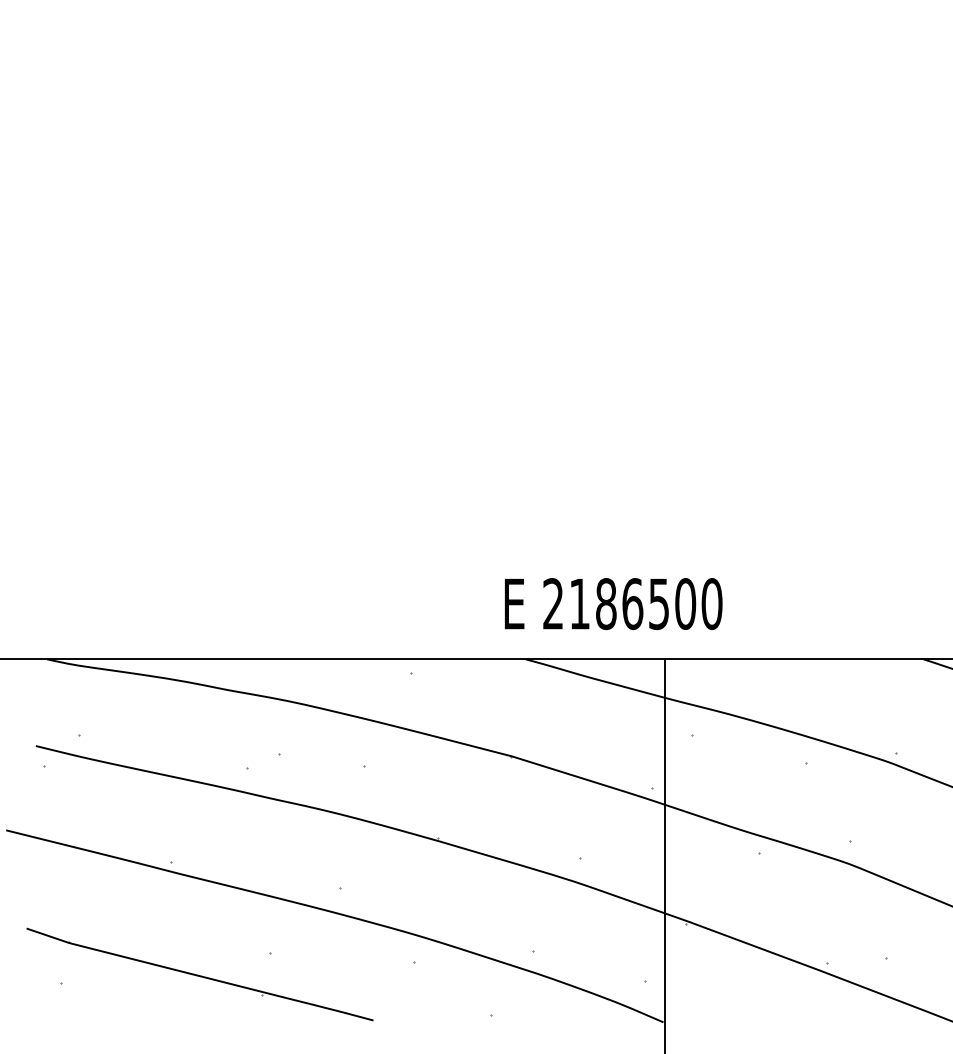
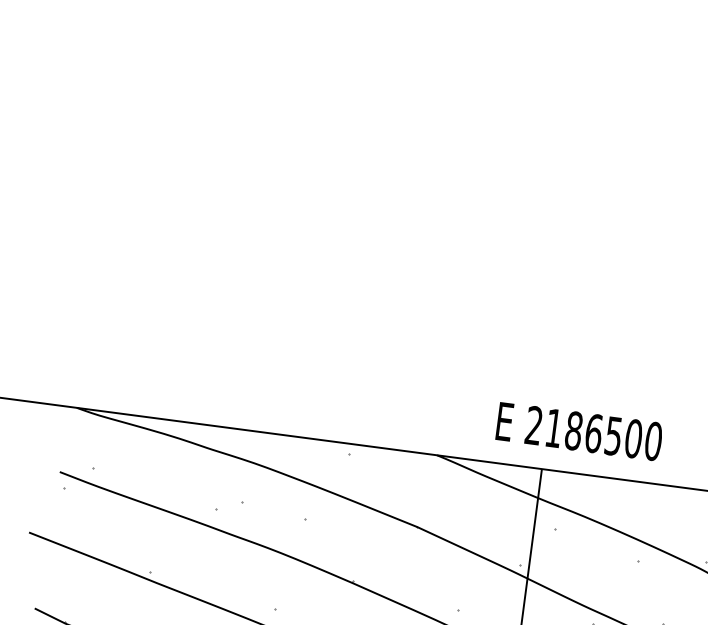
text: (613, 604) -> (579, 432), moved

